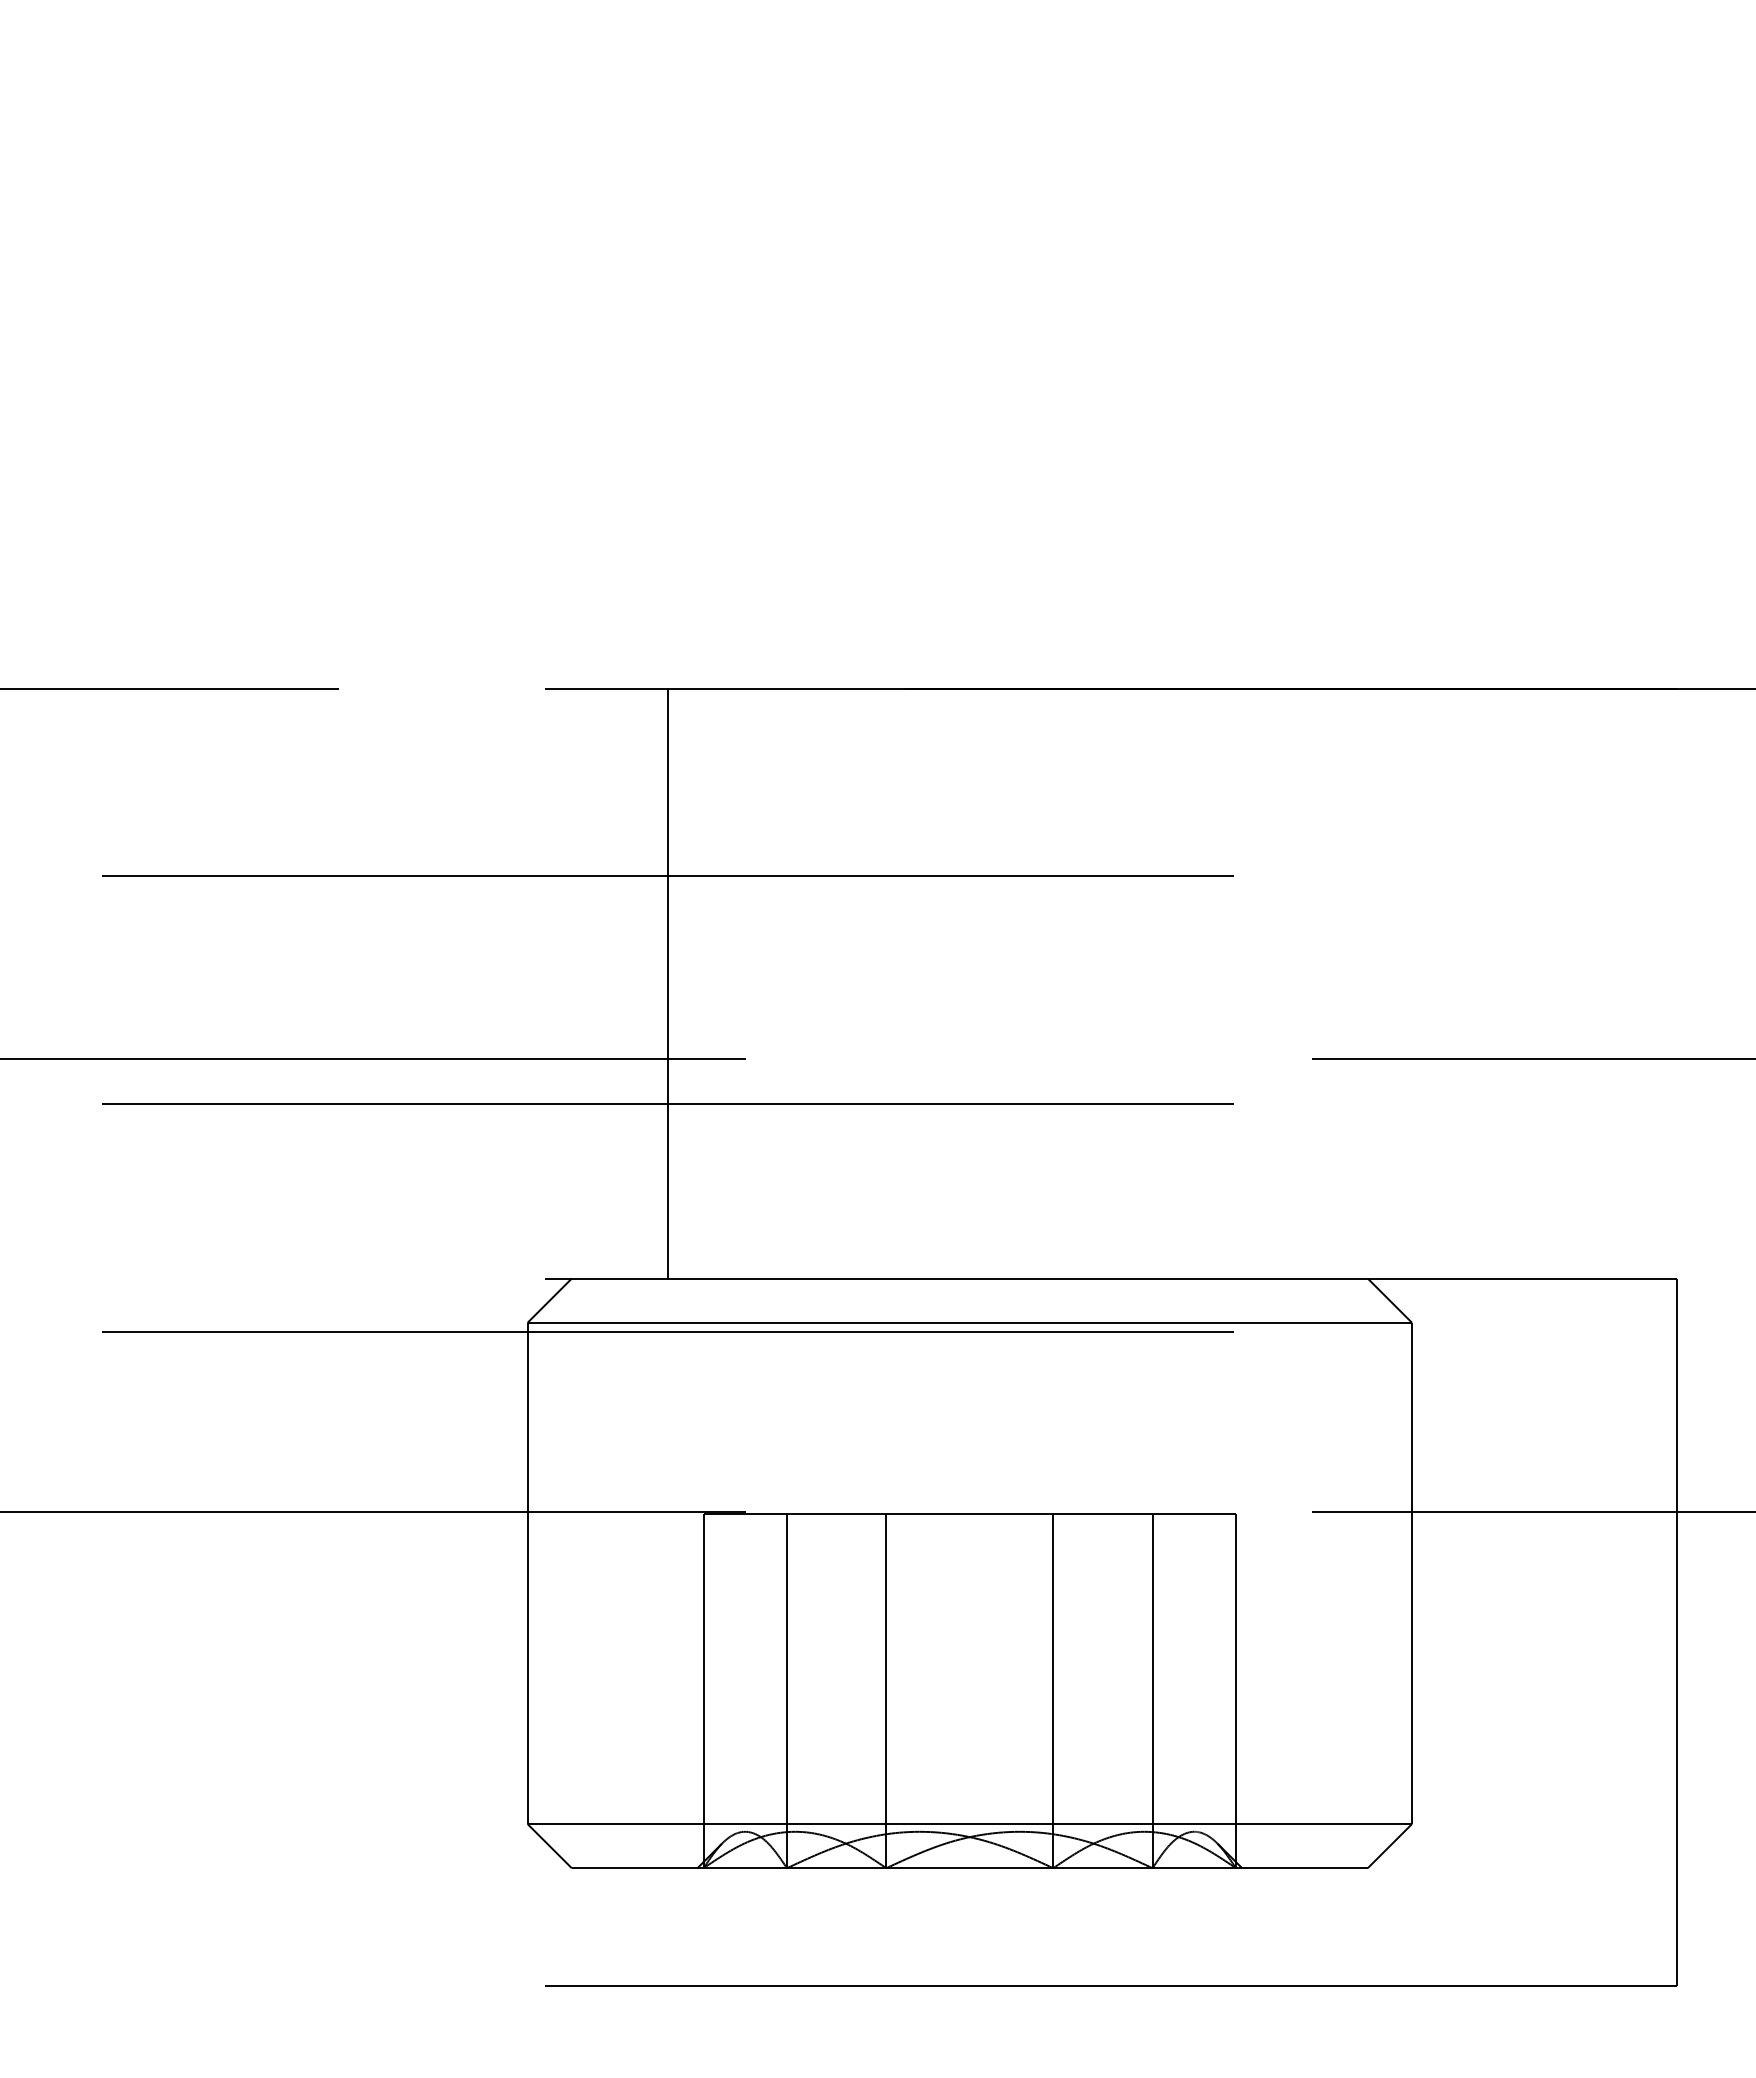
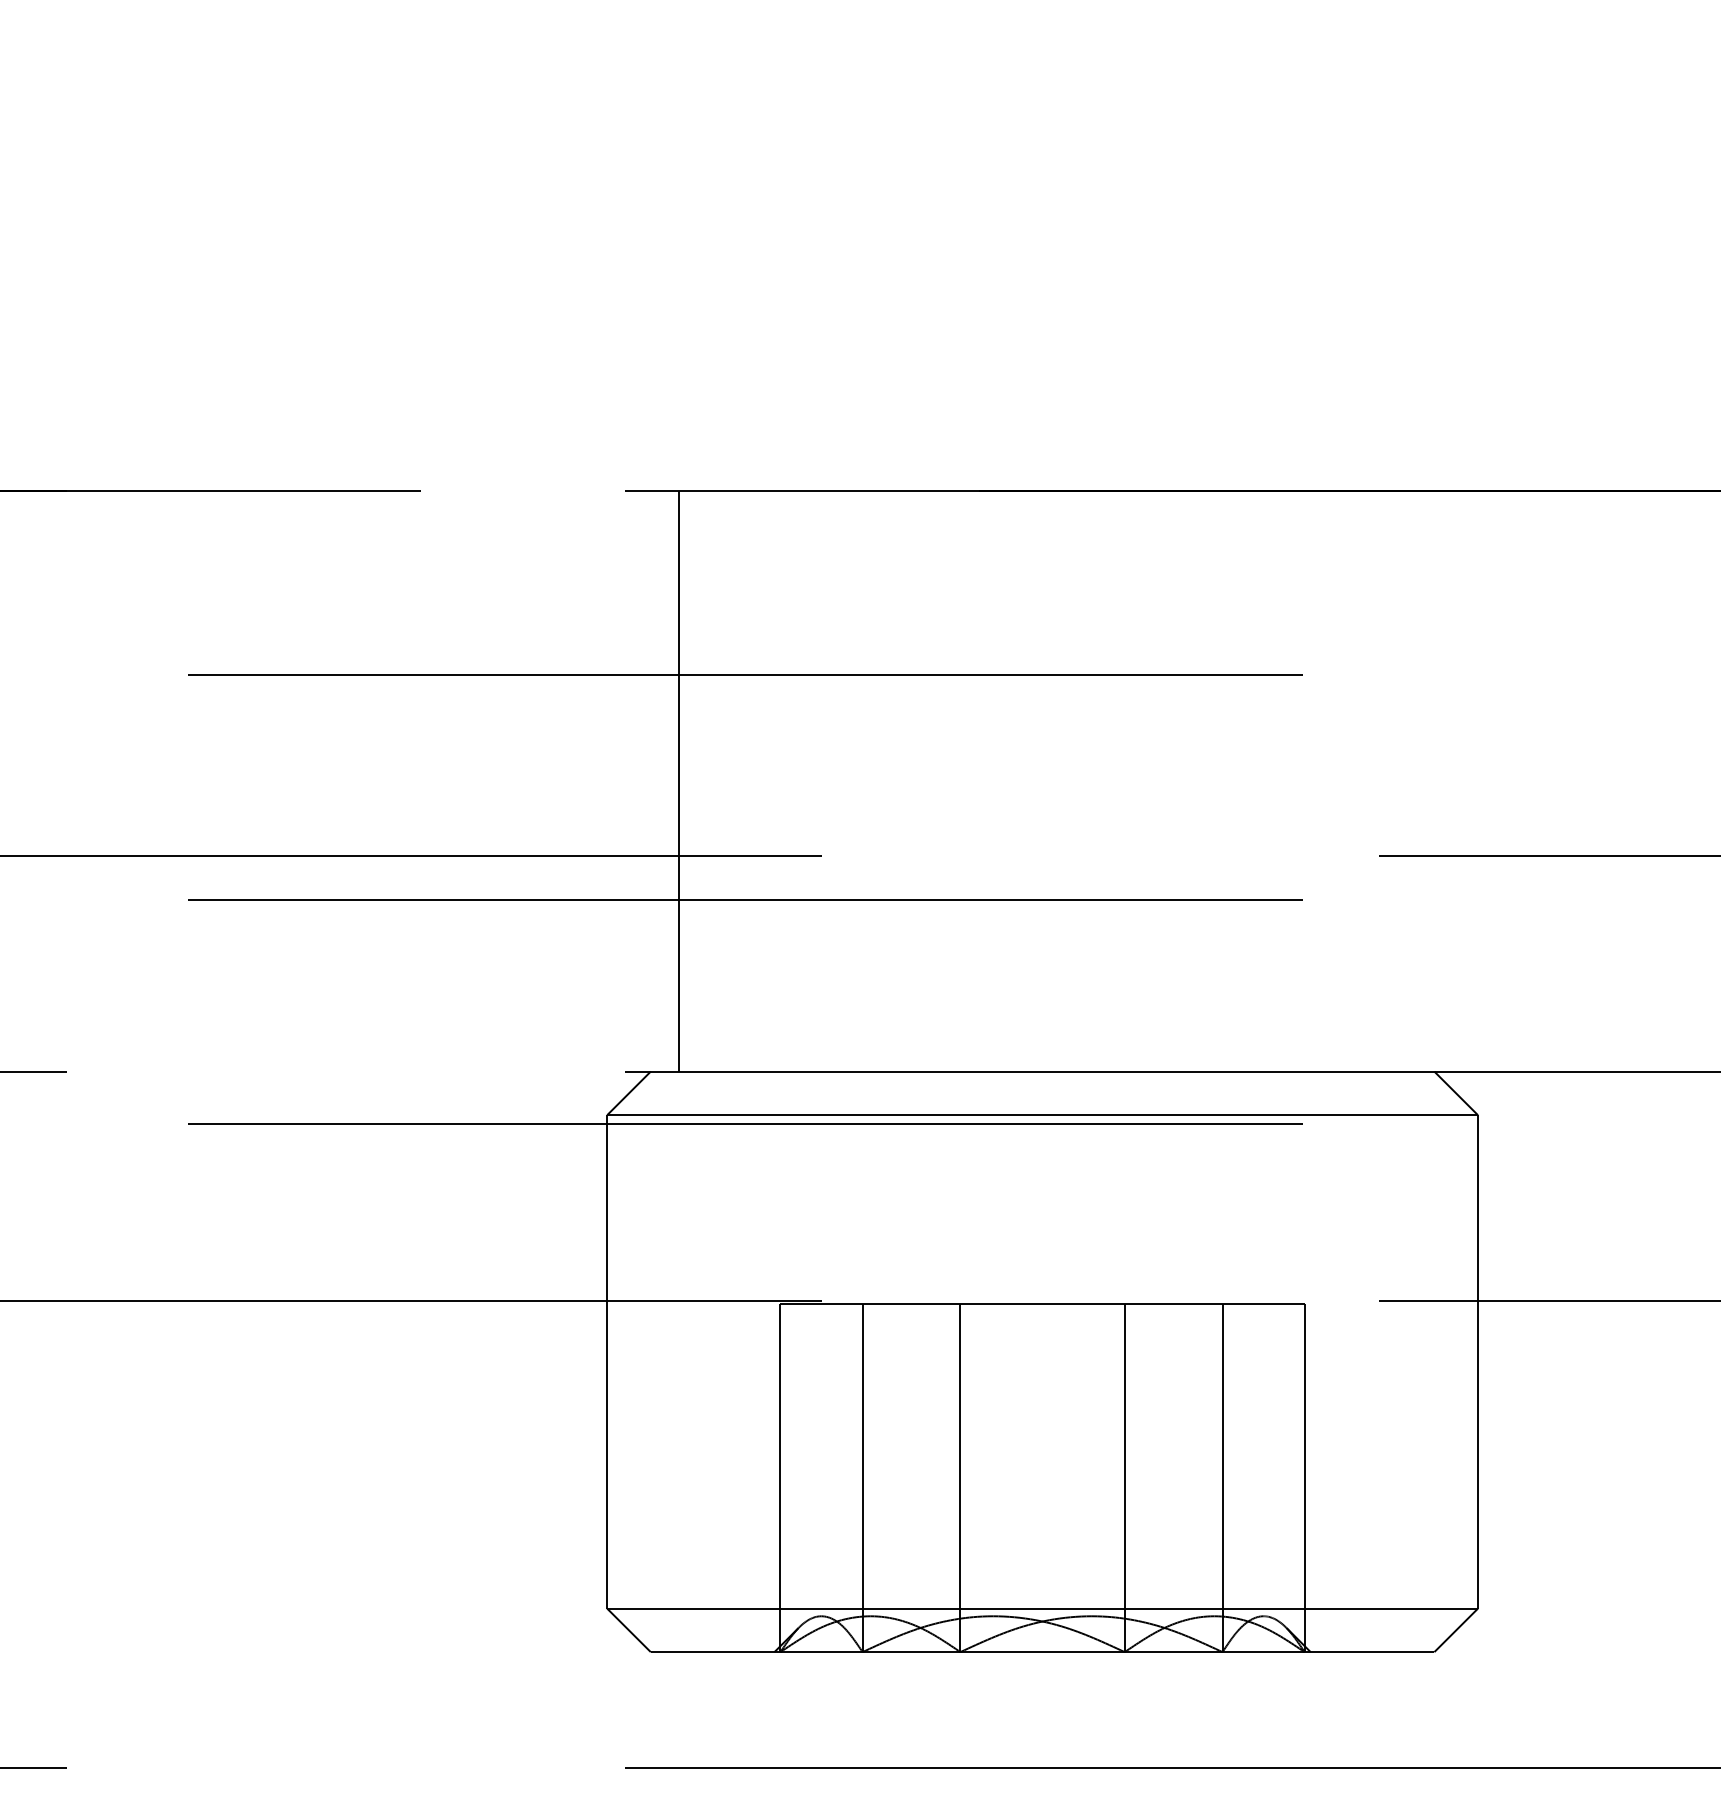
line: (667, 983) -> (679, 781), moved

